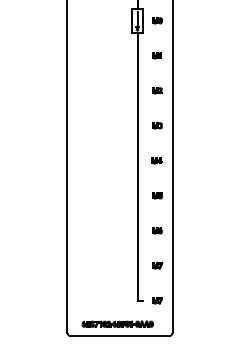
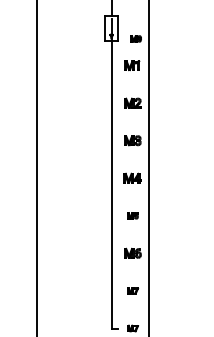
part: (157, 20) -> (136, 38), moved
part: (156, 55) -> (131, 65), size x1.6
part: (157, 90) -> (133, 102), size x1.6
part: (157, 125) -> (133, 140), size x1.6
part: (156, 160) -> (131, 177), size x1.6
part: (157, 230) -> (133, 253), size x1.6

